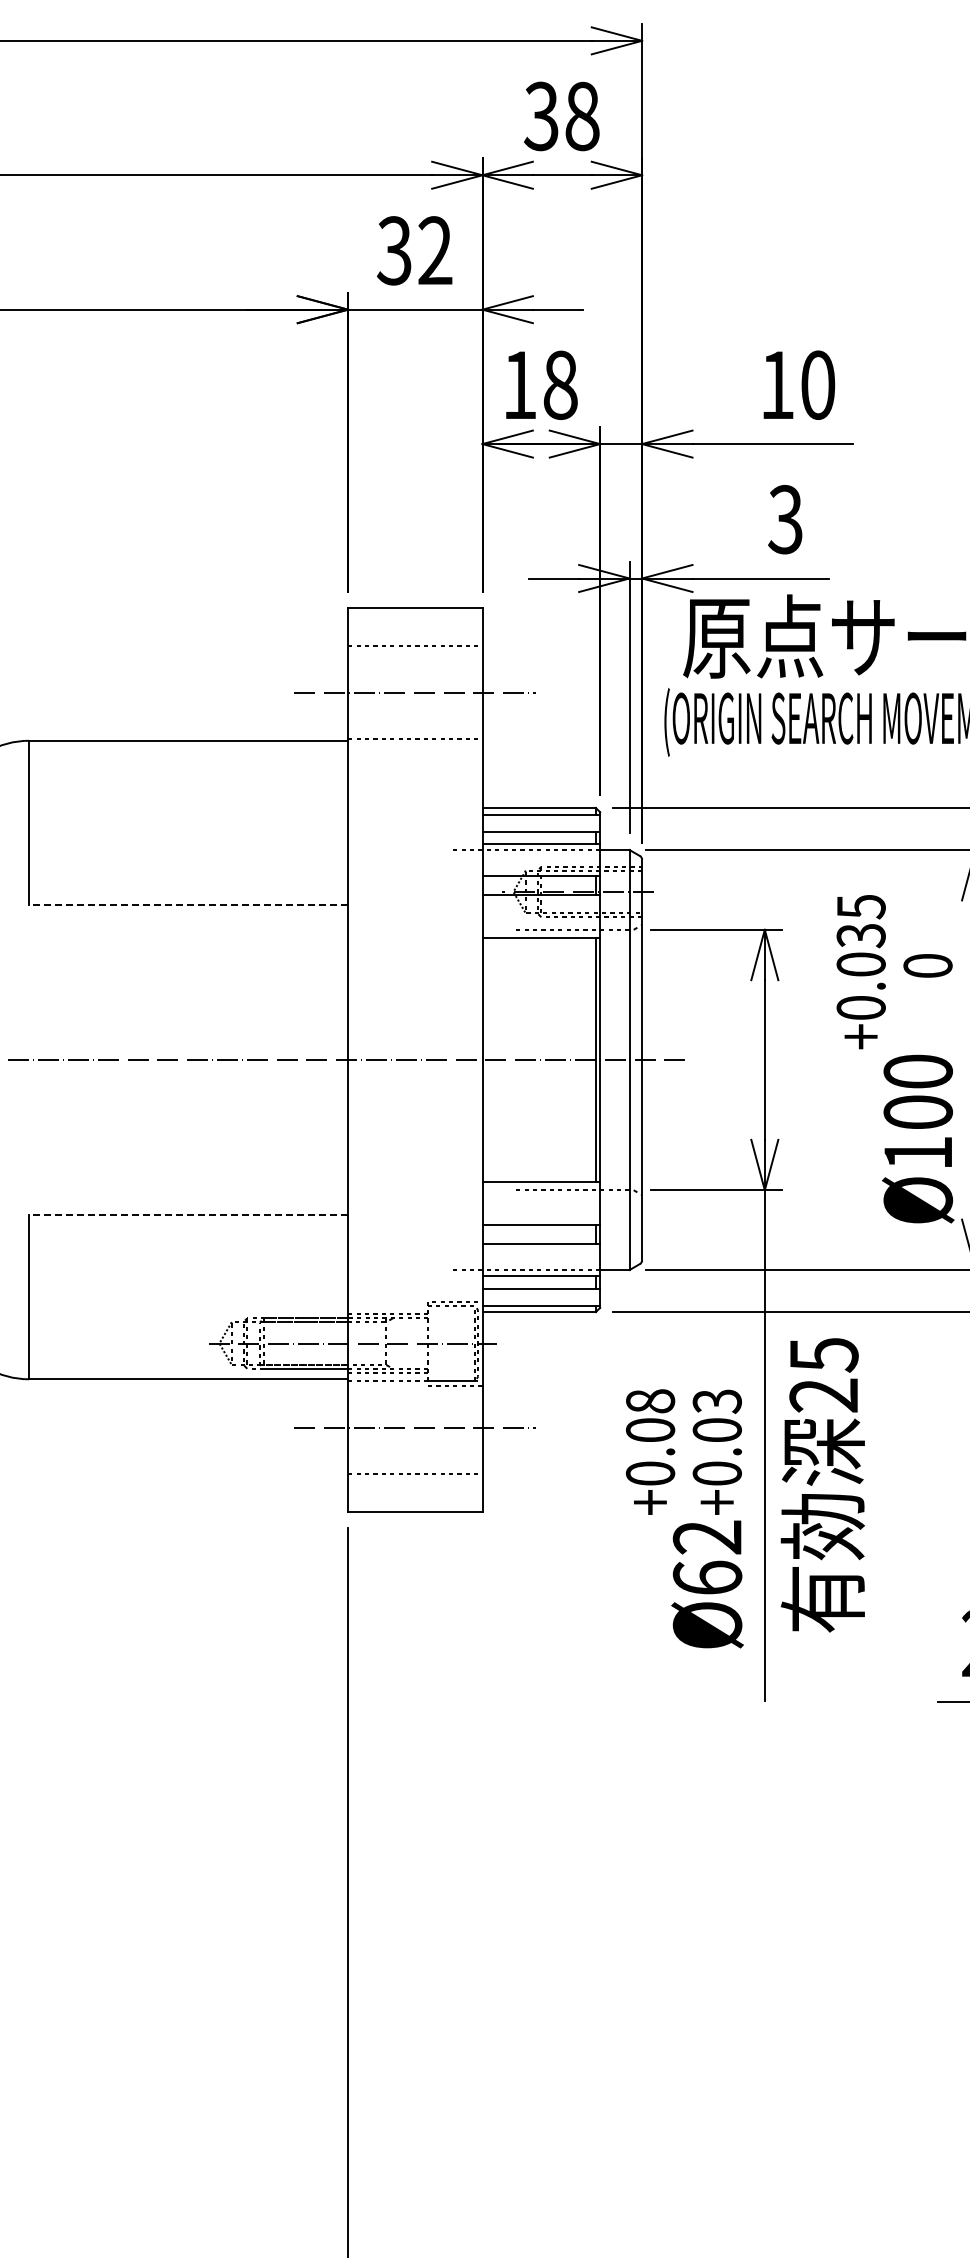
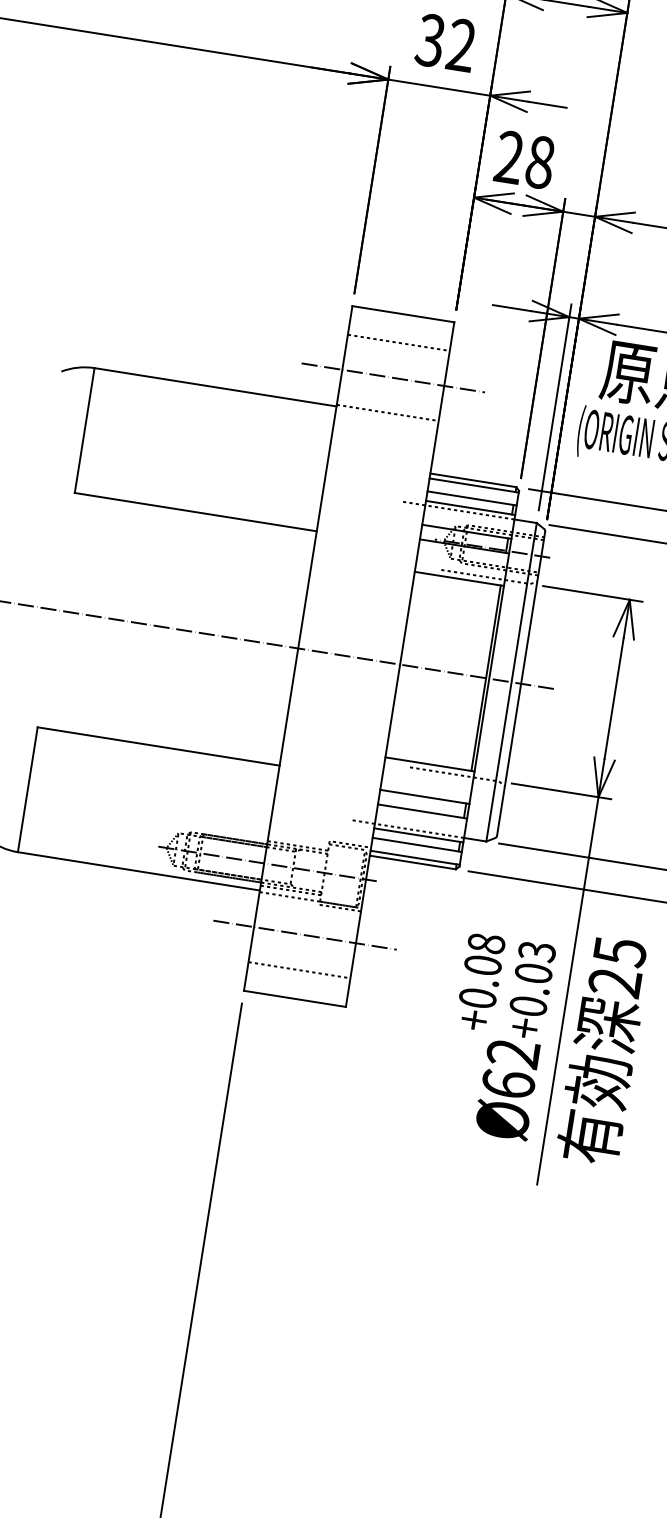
text: (519, 384) -> (509, 156), 18 -> 28
line: (188, 905) -> (195, 512), dashed -> solid
line: (188, 1214) -> (158, 746), dashed -> solid
text: (822, 1485) -> (603, 1050), moved

